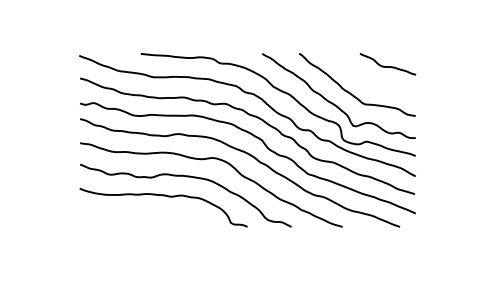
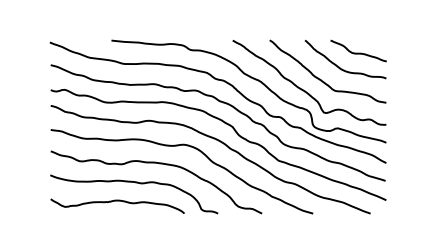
curve: (368, 79) -> (339, 66), added
curve: (146, 214) -> (117, 201), added

